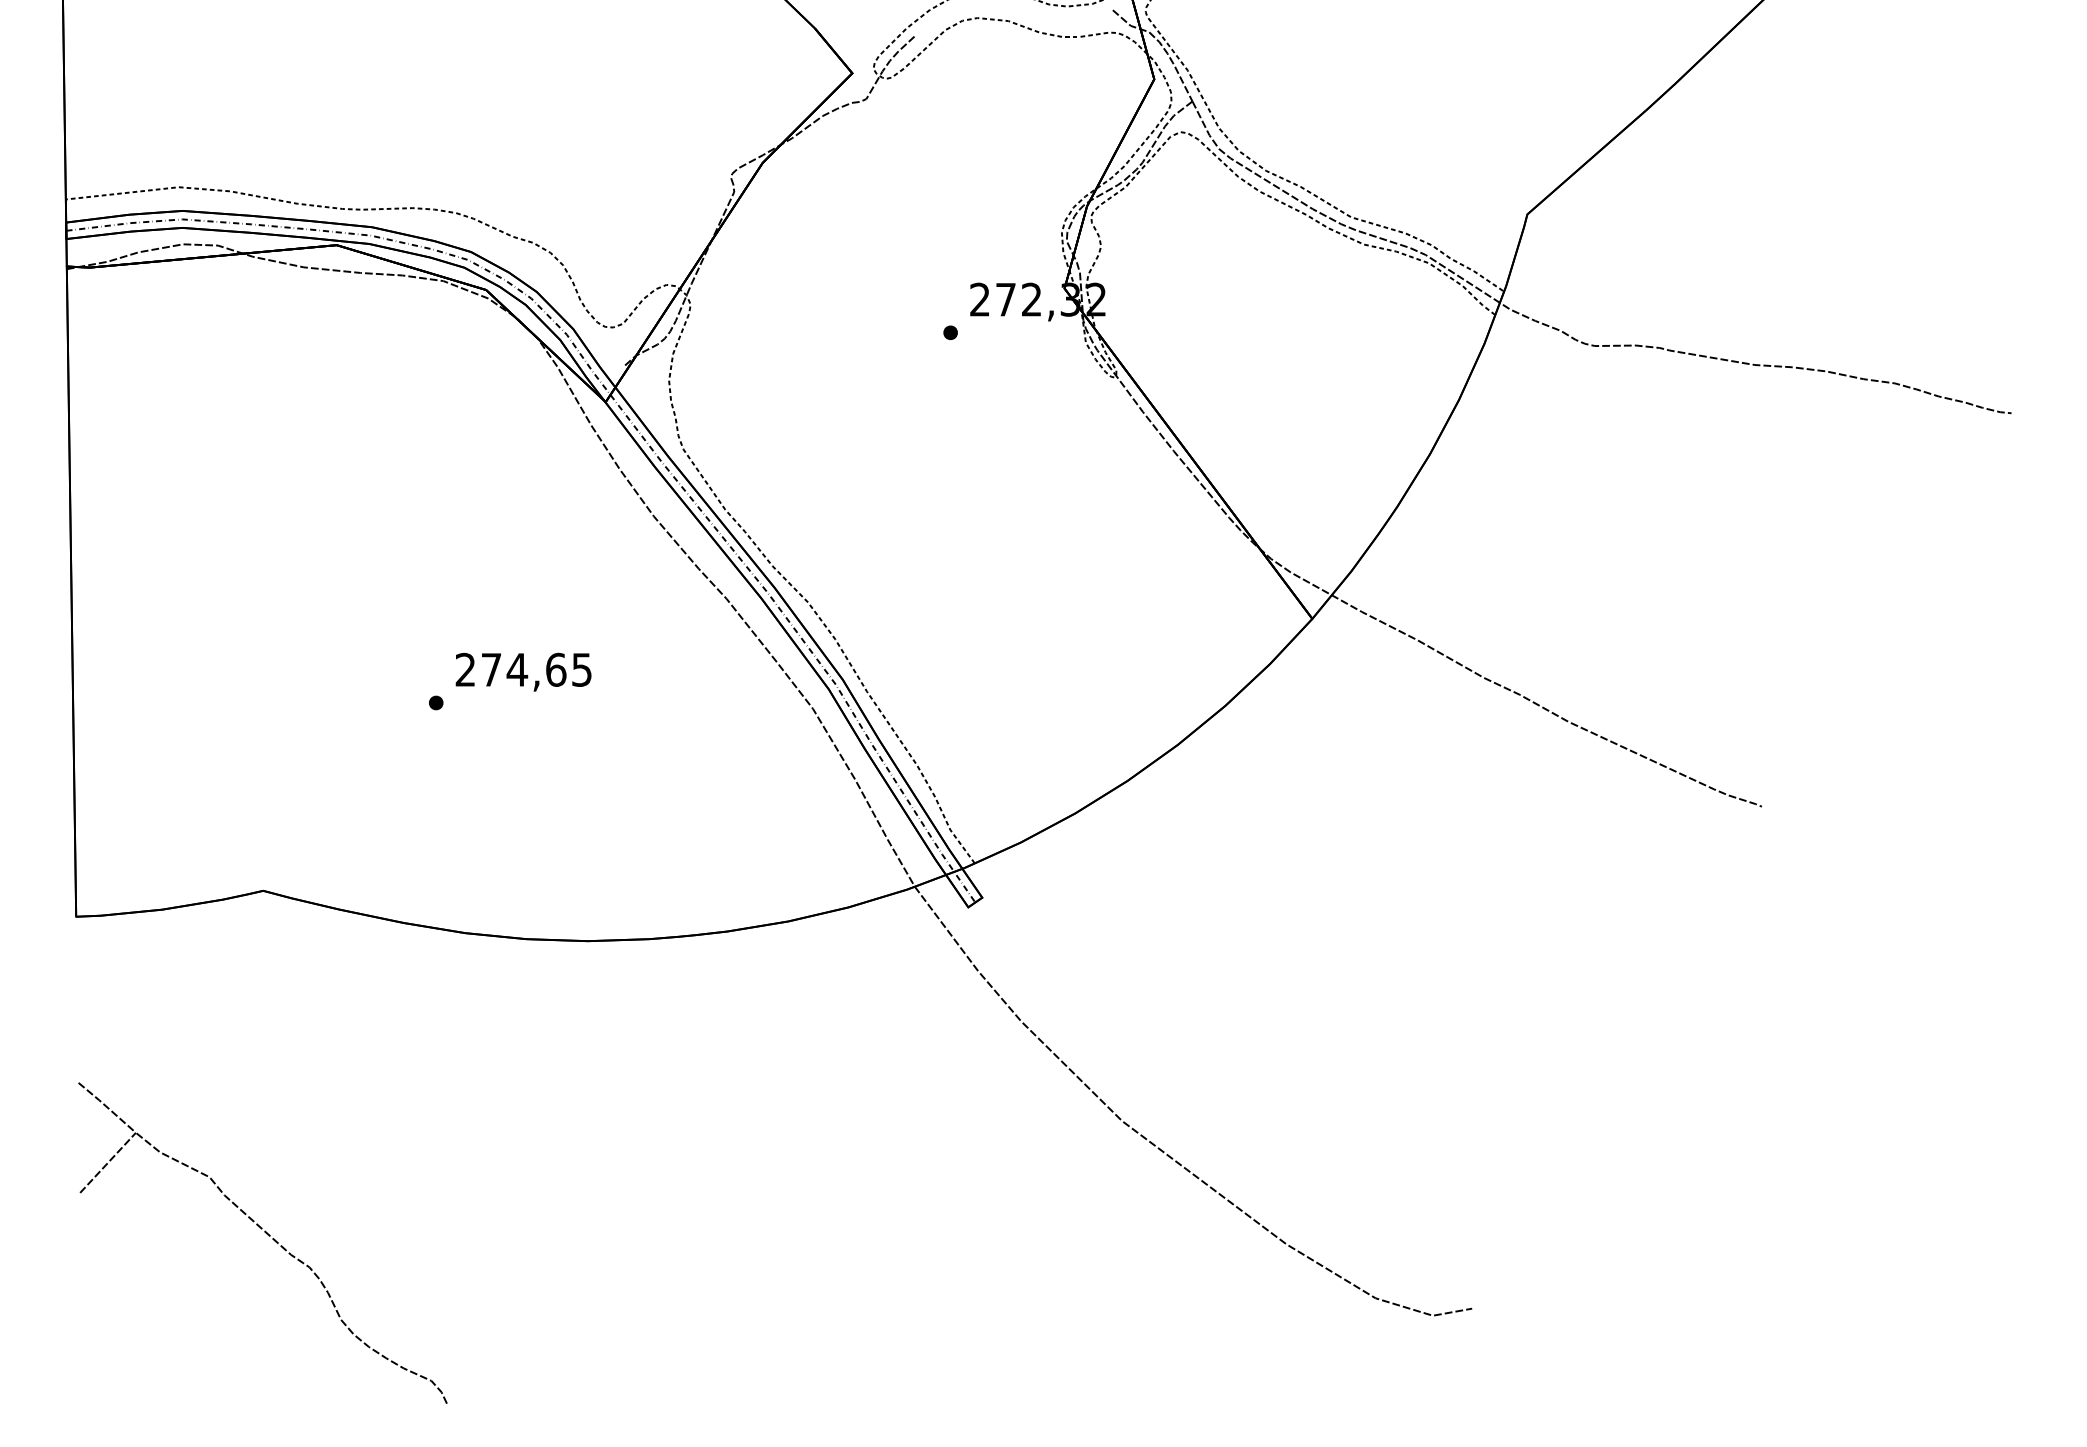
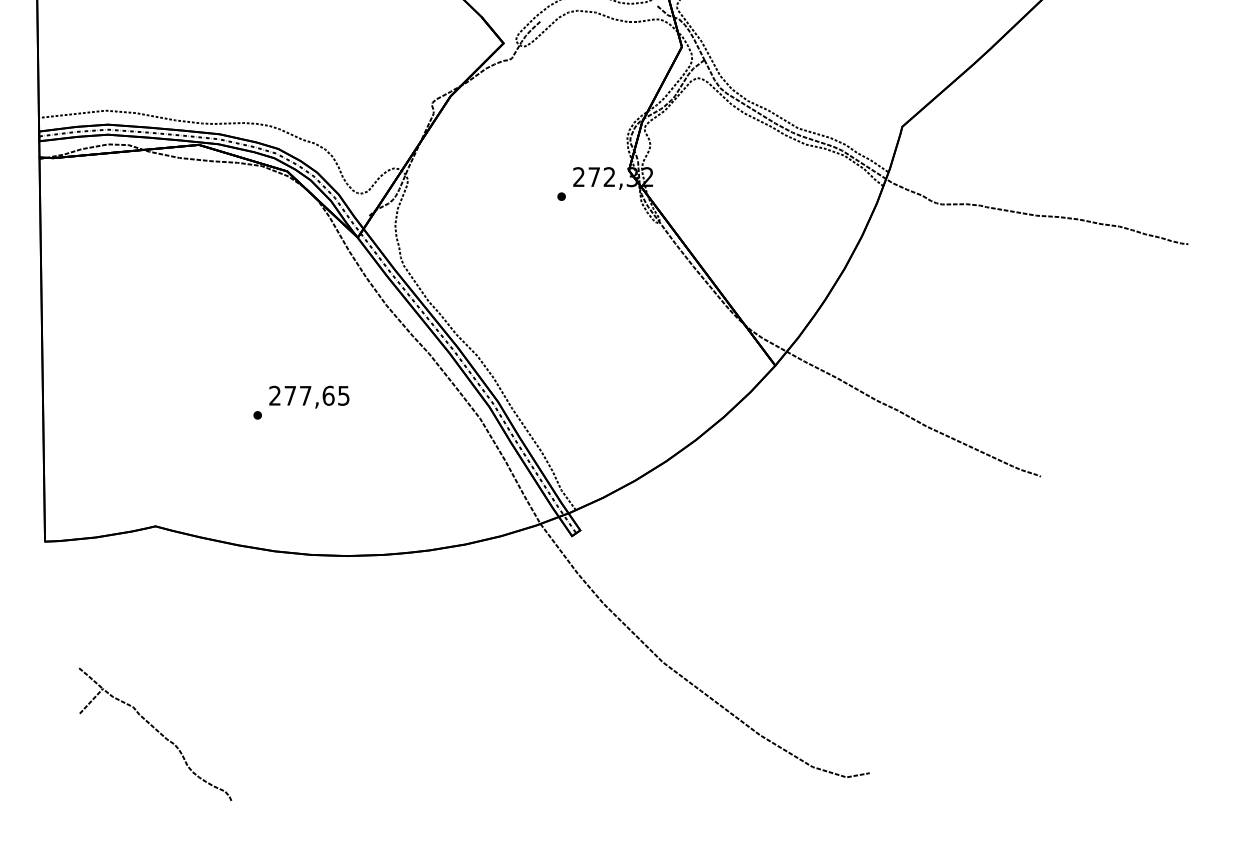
text: (517, 669) -> (305, 395), 274,65 -> 277,65
part: (263, 1243) -> (155, 734), size x0.7

